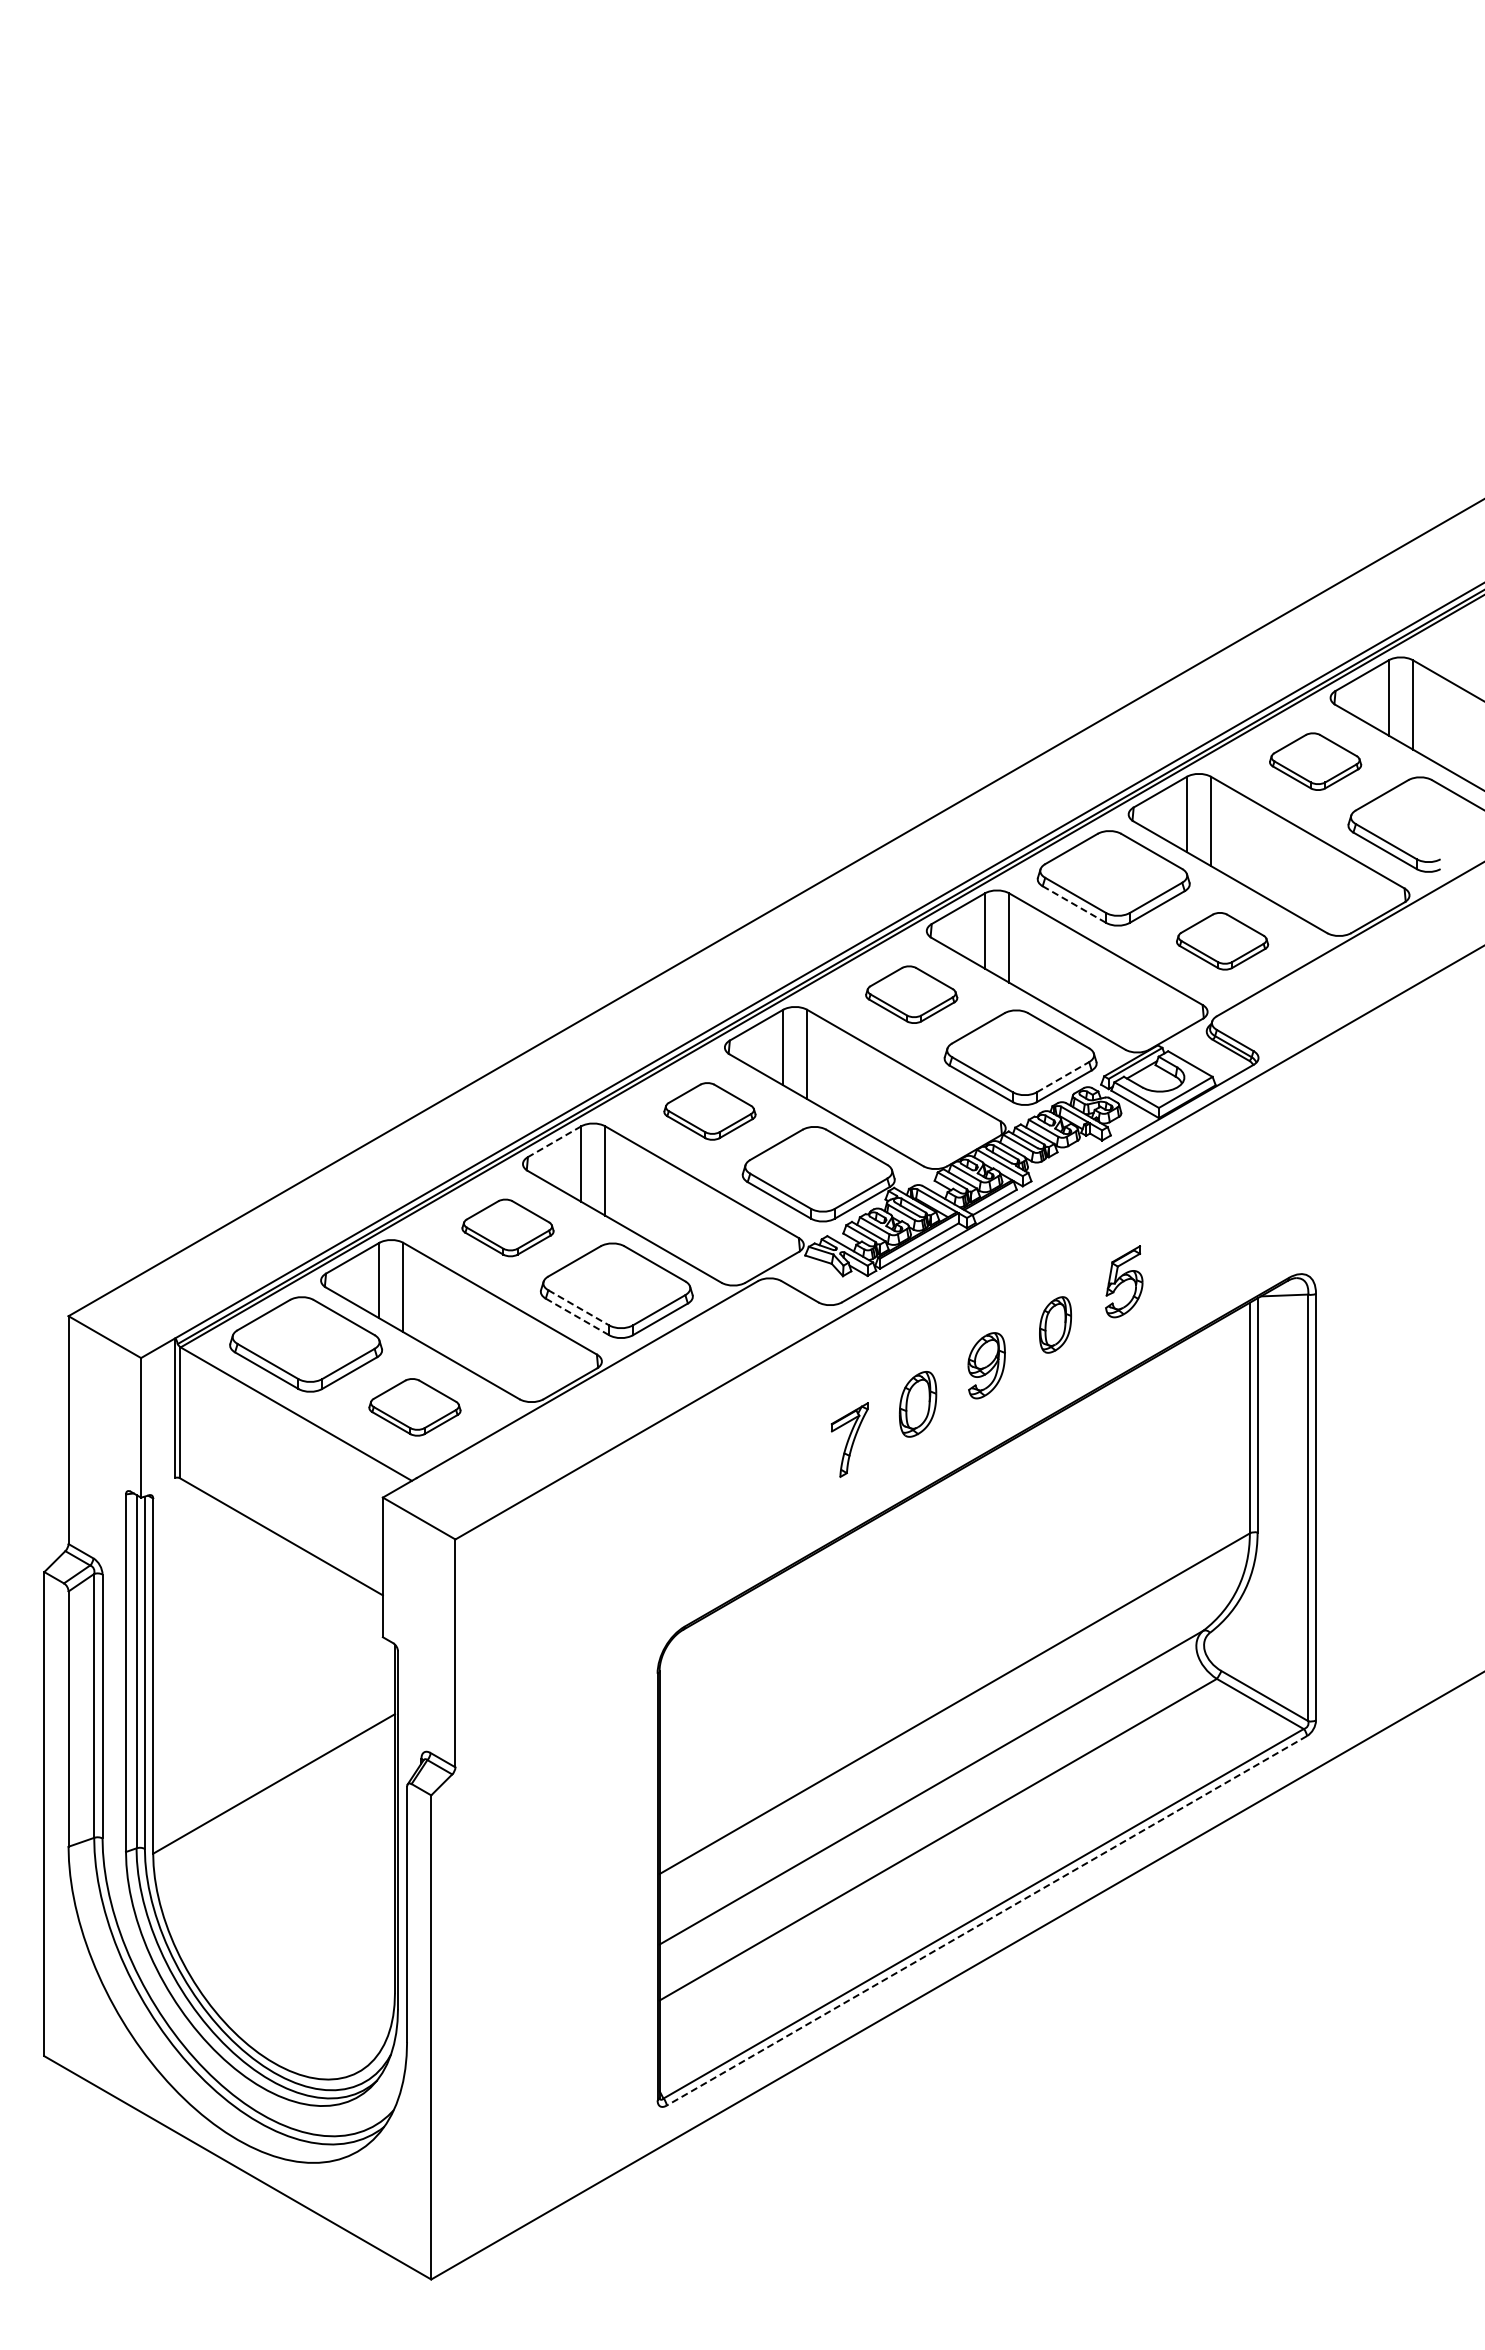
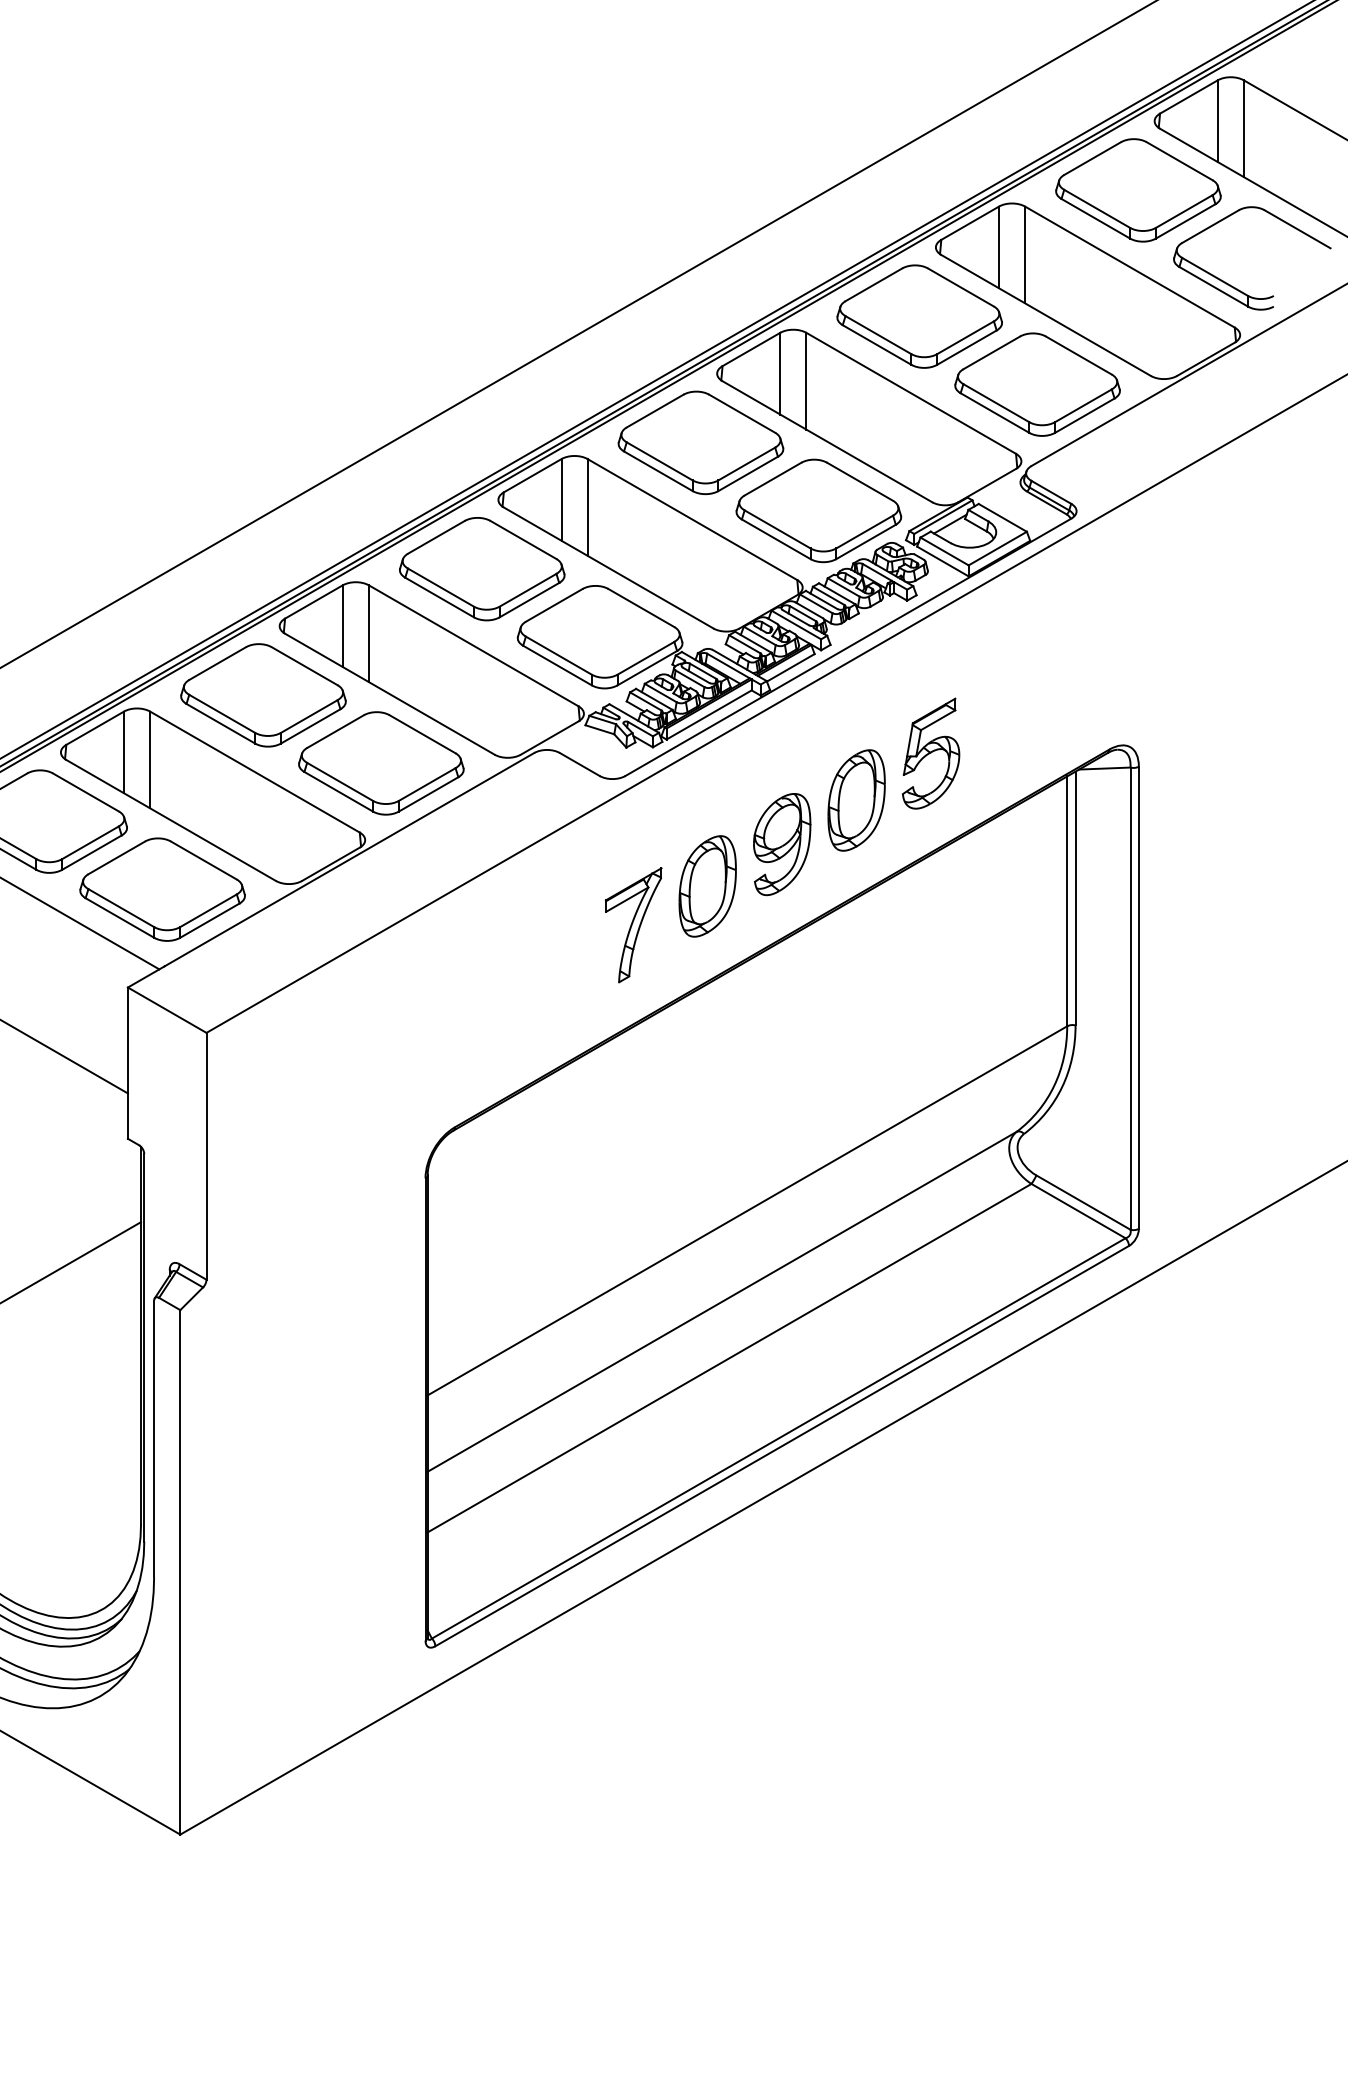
part: (1315, 761) -> (1138, 190), size x1.67
line: (1074, 904) -> (877, 344), dashed -> solid
part: (1222, 941) -> (1037, 385), size x1.67
part: (911, 994) -> (700, 442), size x1.67
line: (1063, 1076) -> (865, 531), dashed -> solid
part: (709, 1111) -> (481, 569), size x1.67
line: (554, 1141) -> (313, 601), dashed -> solid
part: (507, 1227) -> (262, 694), size x1.67
part: (1124, 1281) -> (931, 753), size x1.43
line: (579, 1308) -> (340, 782), dashed -> solid
line: (577, 1316) -> (338, 791), dashed -> solid
part: (1055, 1324) -> (856, 799), size x1.67
part: (986, 1365) -> (781, 844), size x1.43
part: (917, 1404) -> (707, 886), size x1.43
part: (414, 1407) -> (162, 889), size x1.67
part: (849, 1439) -> (633, 924), size x1.43
line: (986, 1920) -> (781, 1445), dashed -> solid

